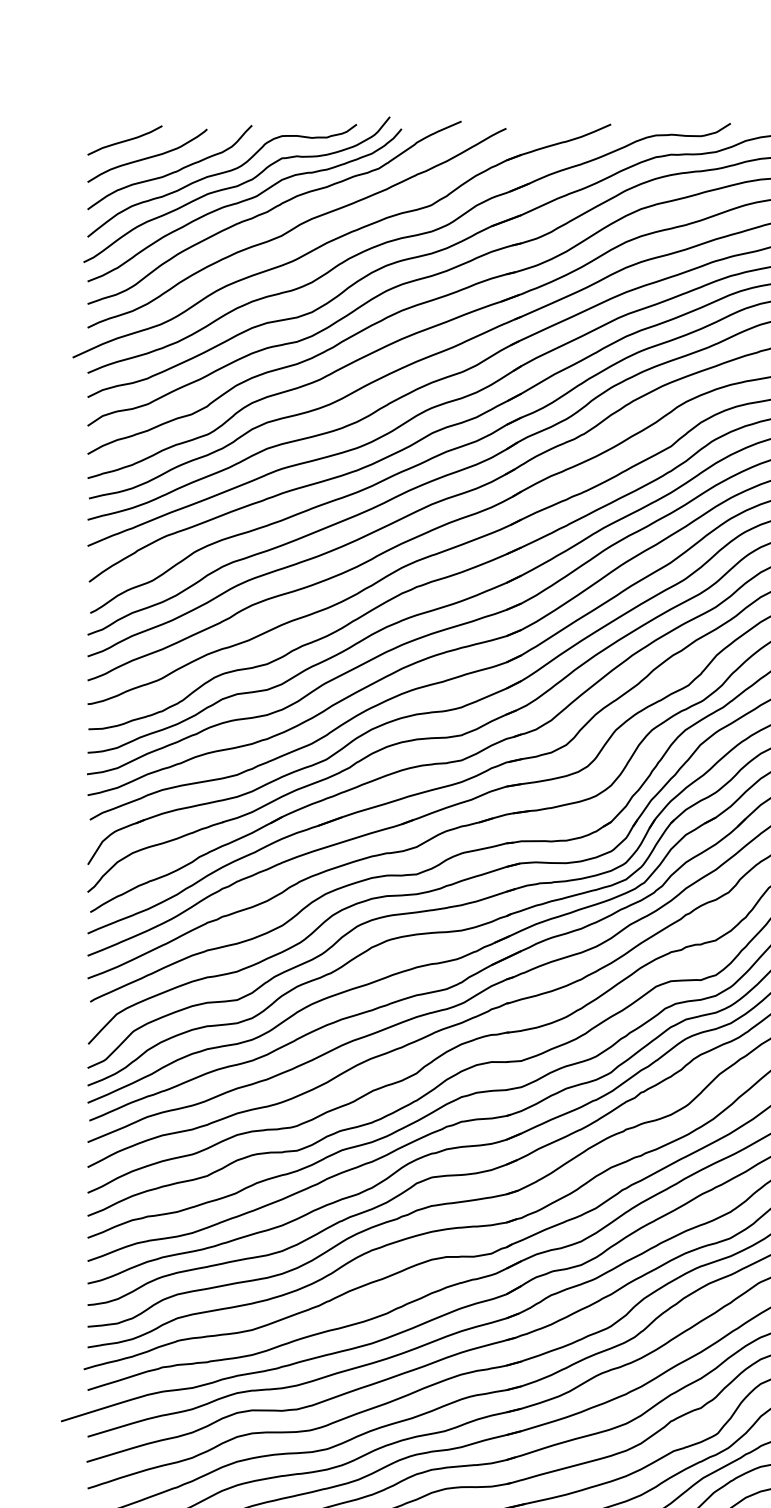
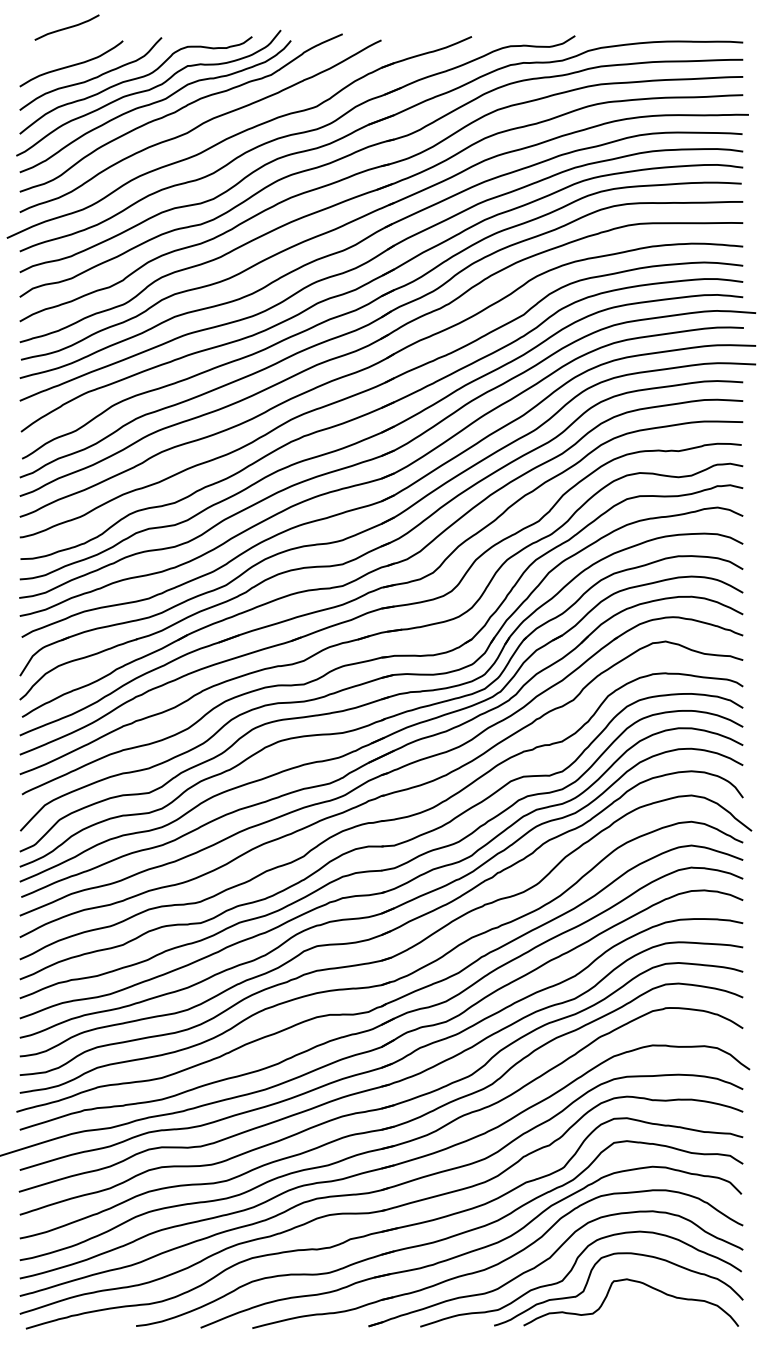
curve: (124, 140) -> (66, 27), moved

